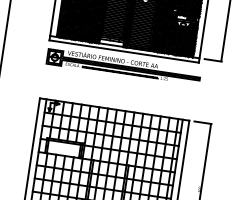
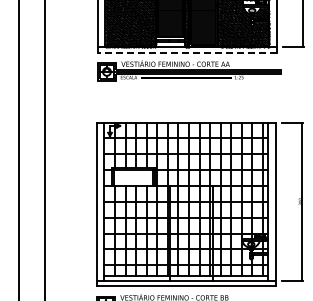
line: (124, 51) -> (187, 52), solid -> dashed

